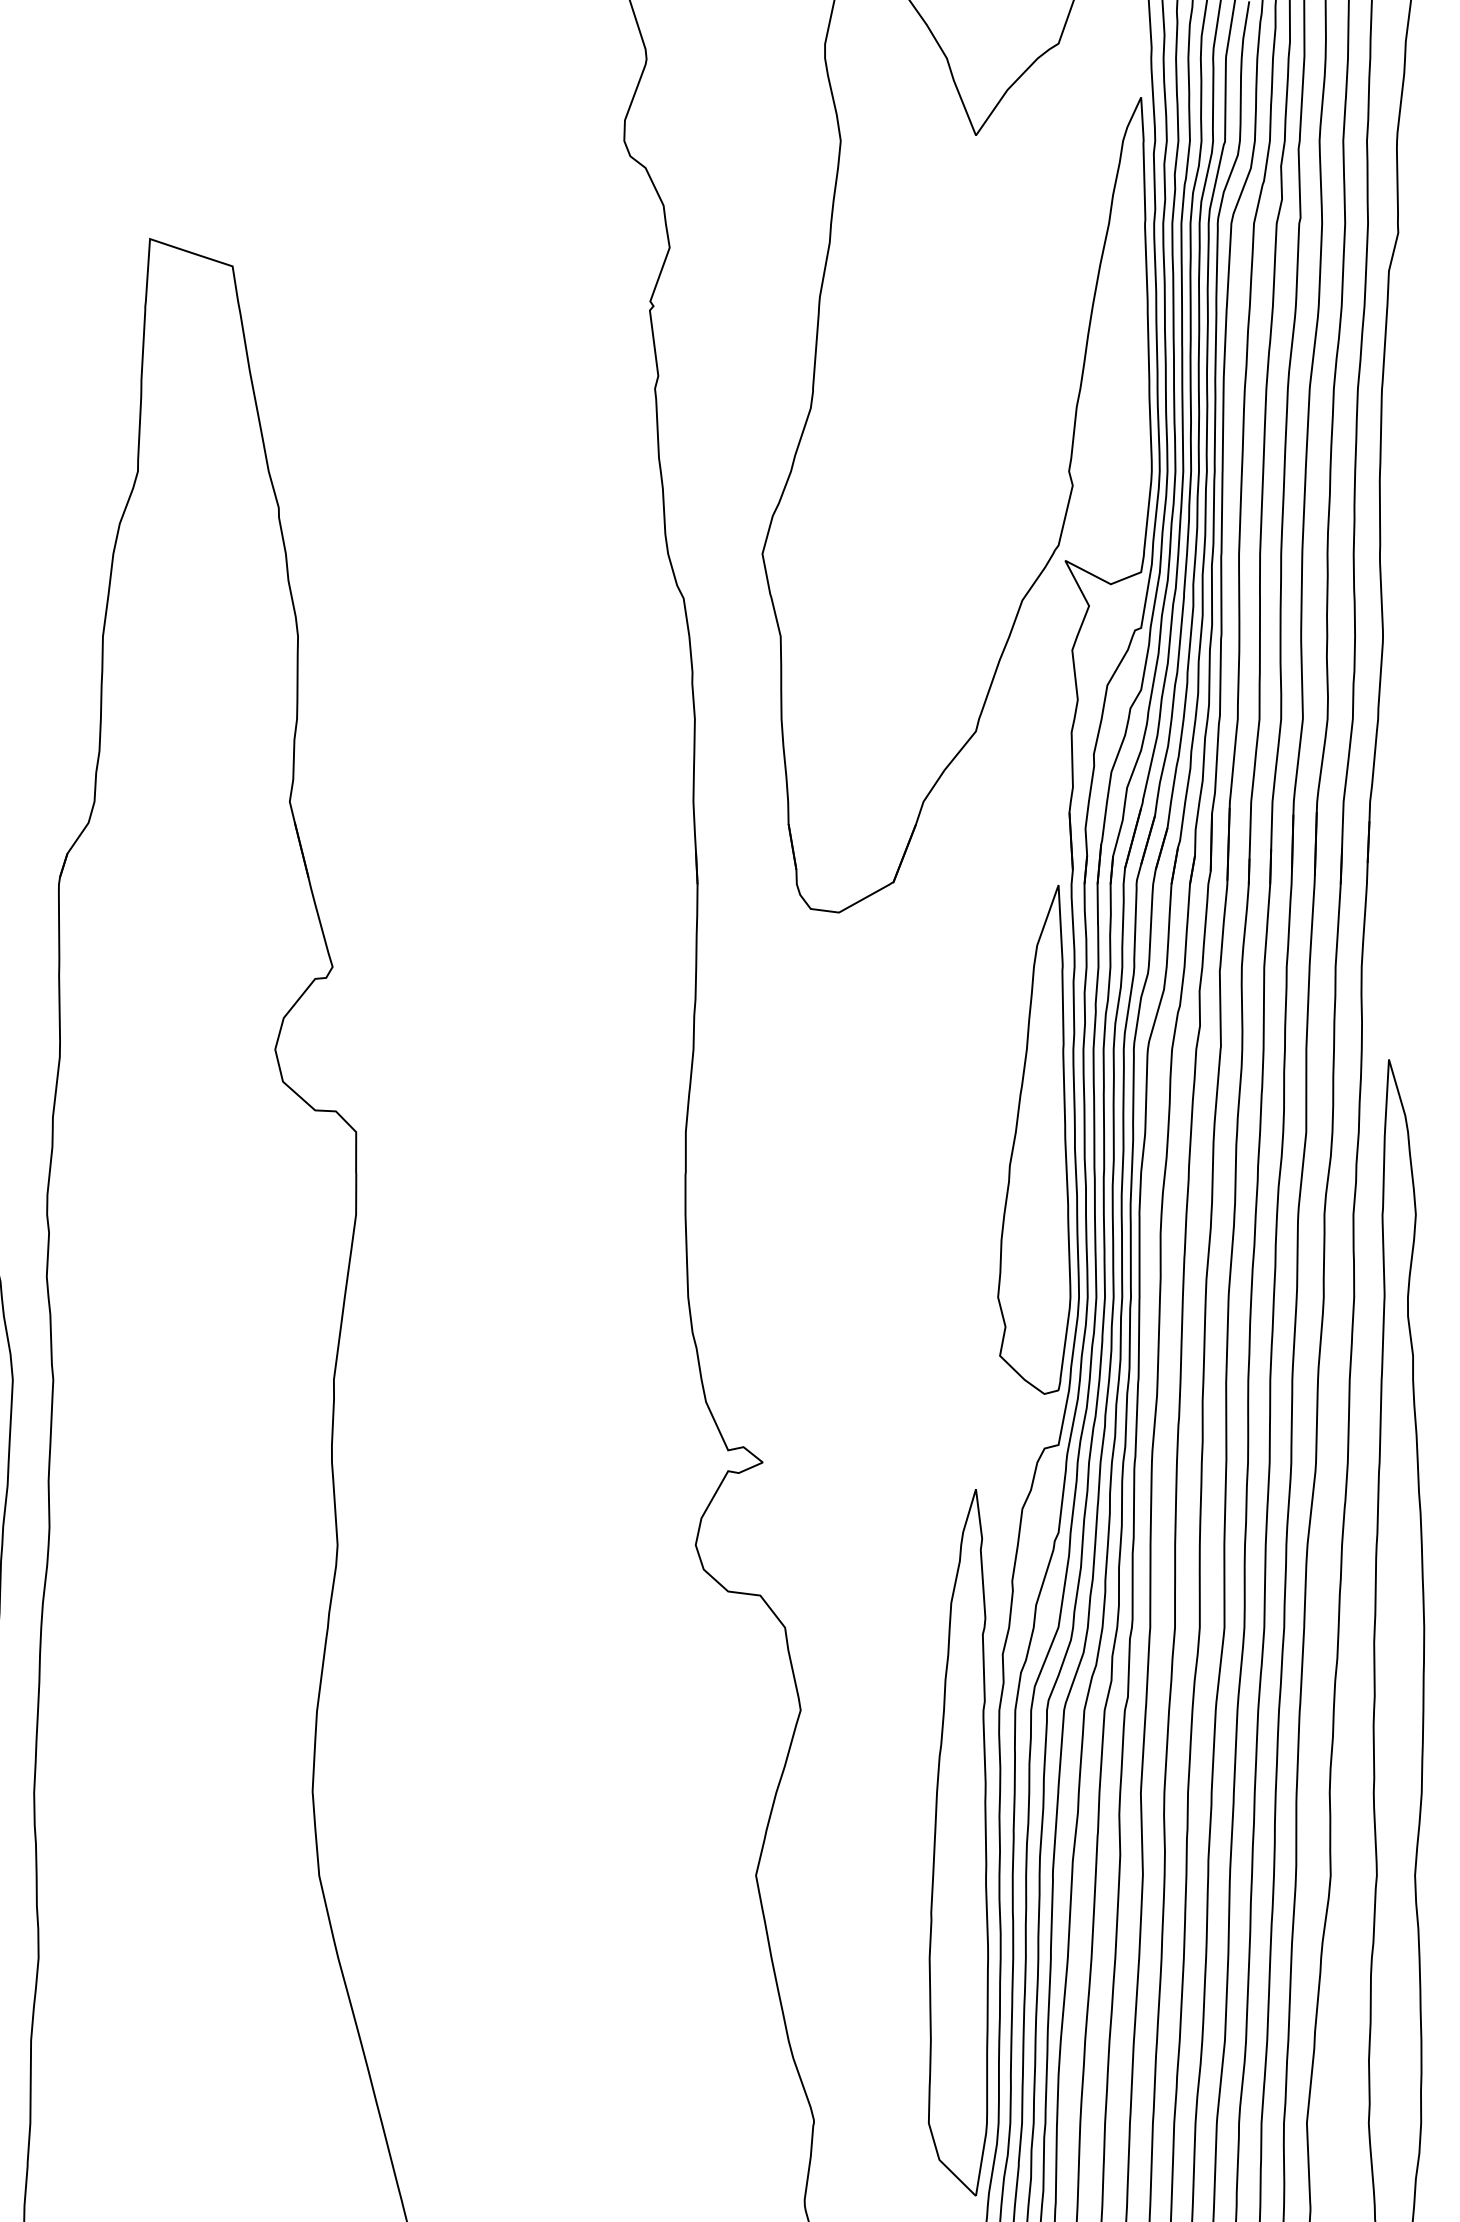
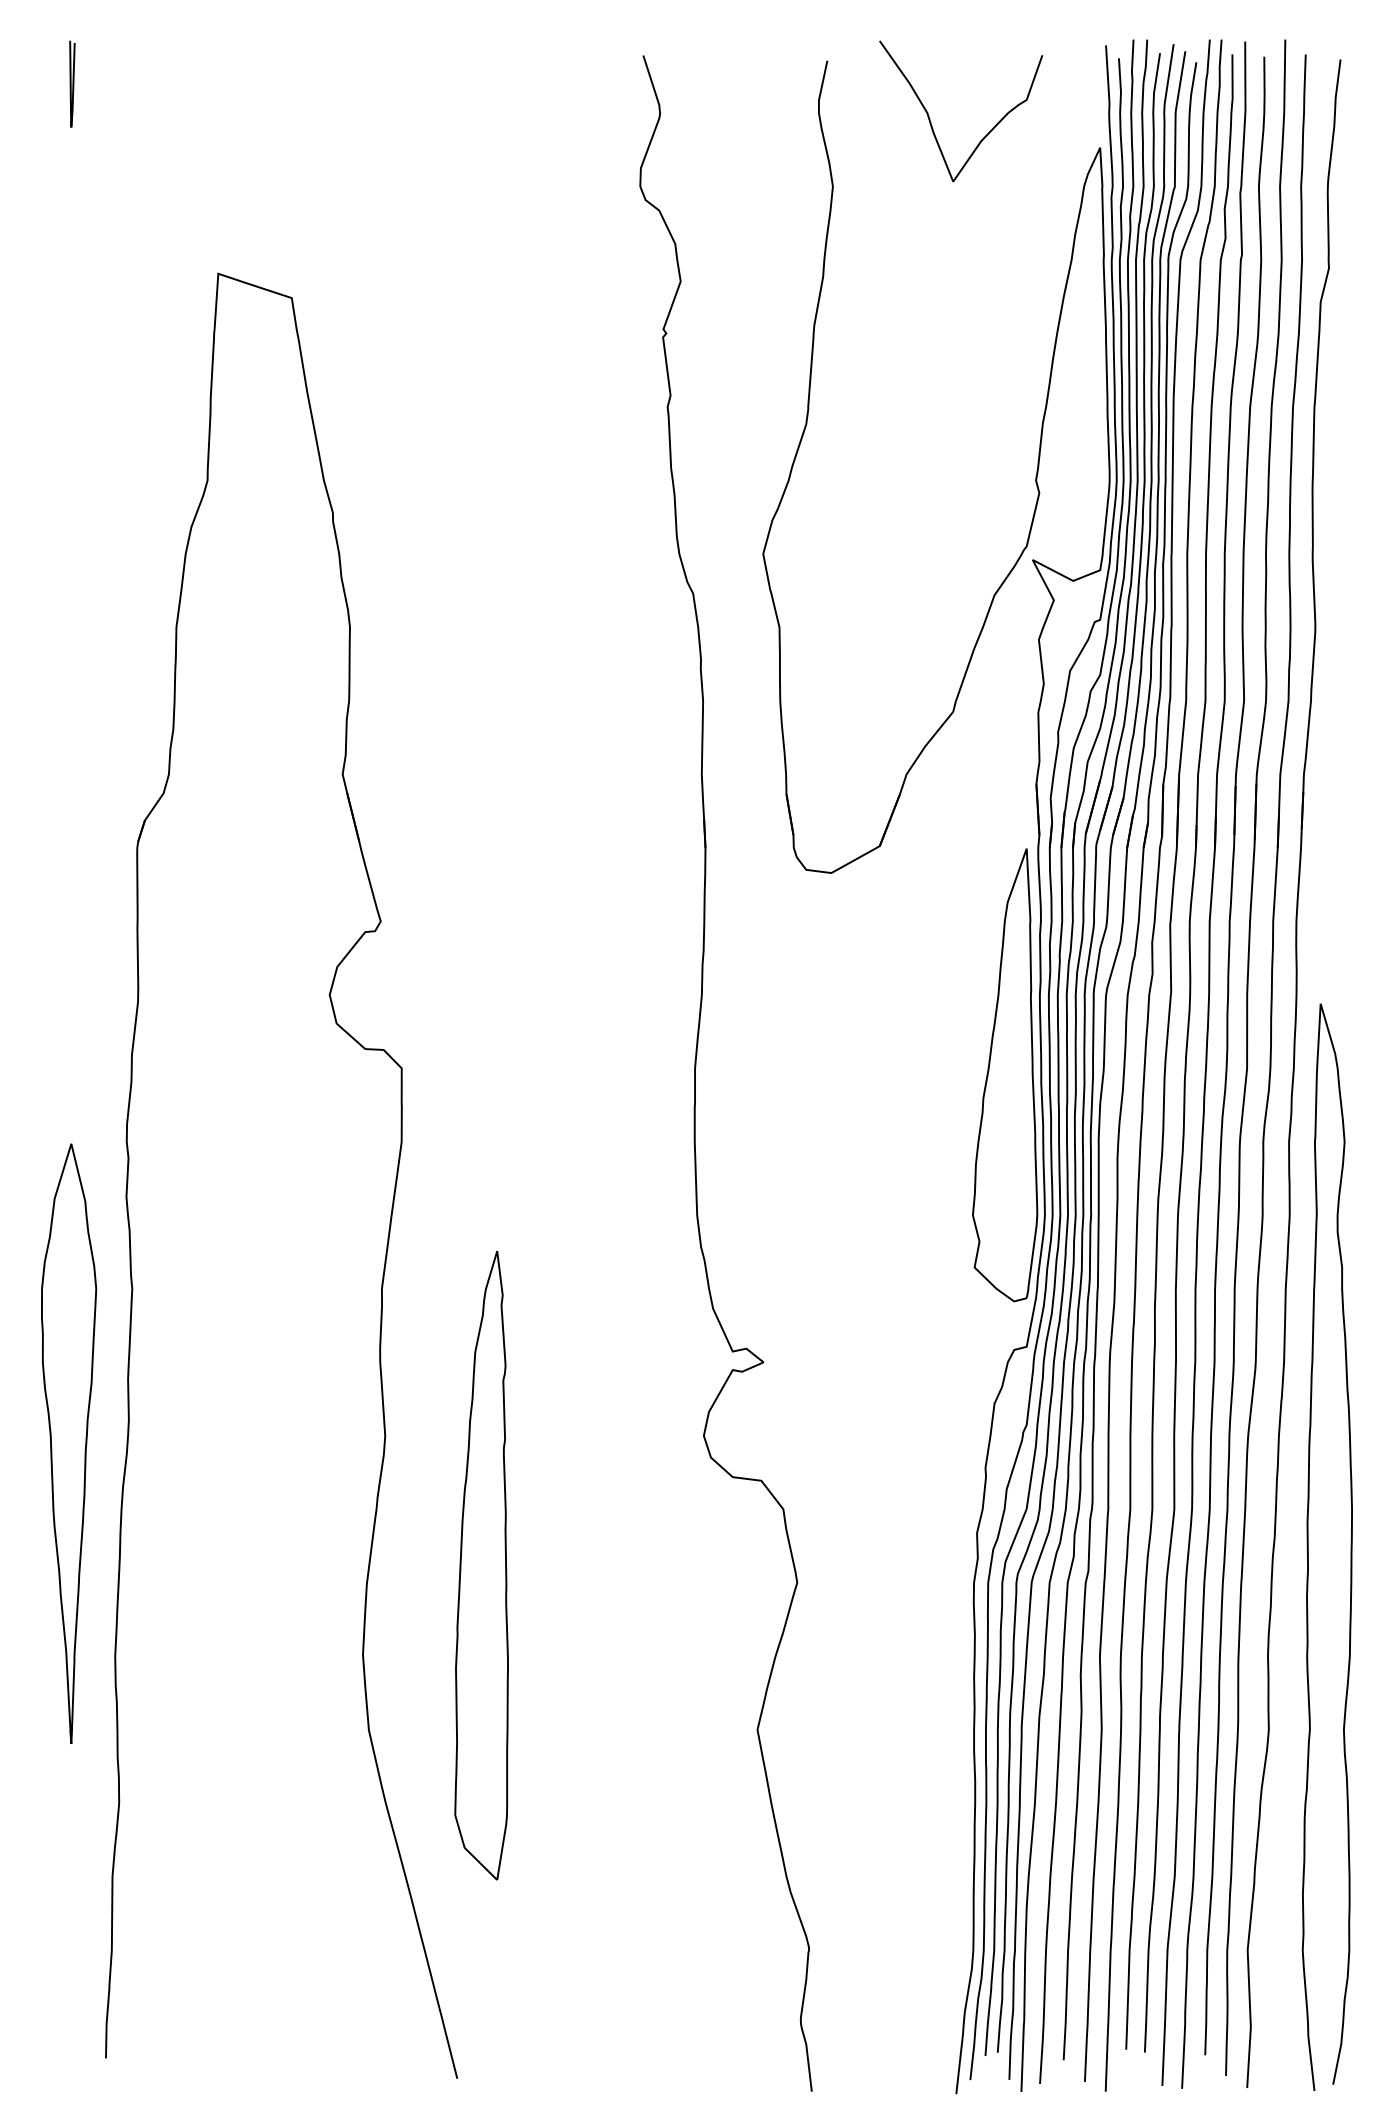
part: (958, 1842) -> (481, 1565), moved

